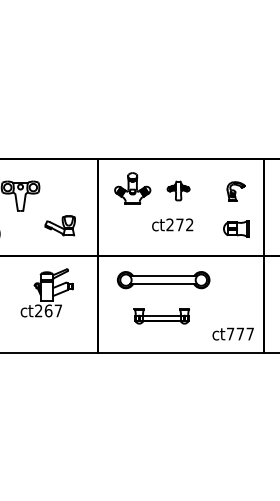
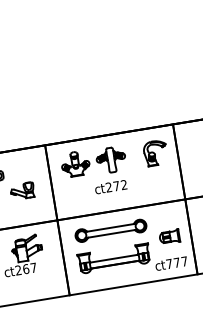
part: (178, 190) -> (111, 159), size x1.67
part: (235, 191) -> (155, 153), size x1.67
part: (59, 225) -> (21, 191), moved
part: (236, 228) -> (169, 236), moved
part: (161, 316) -> (113, 259), size x1.67

